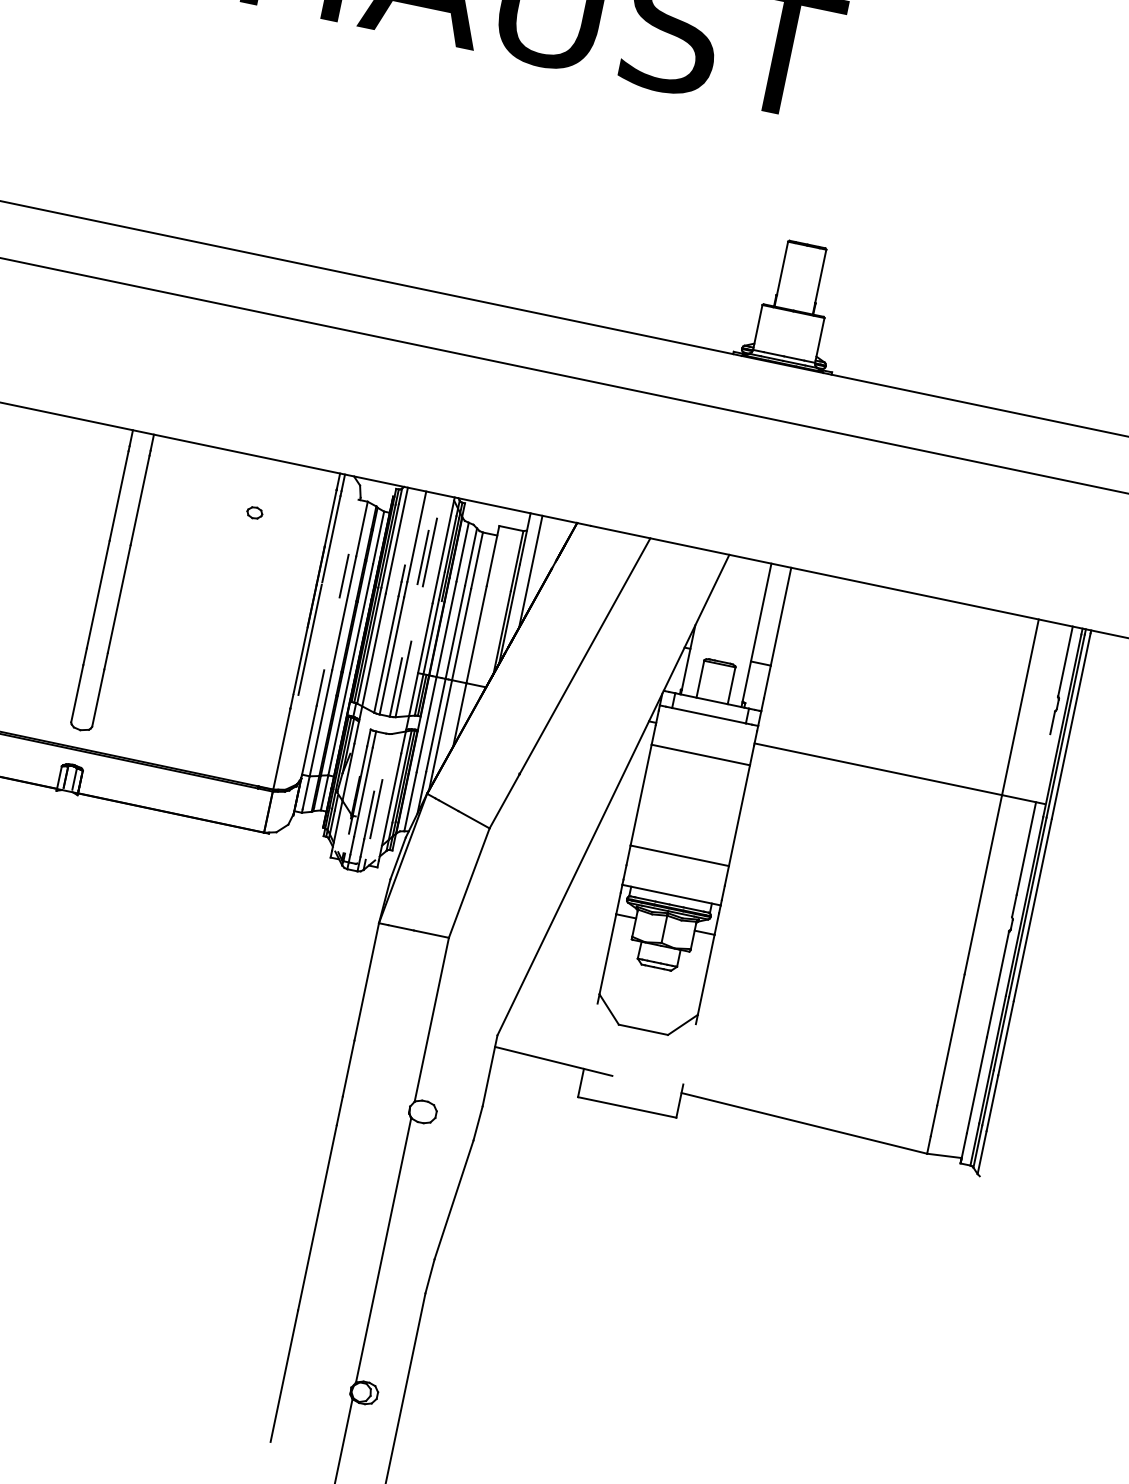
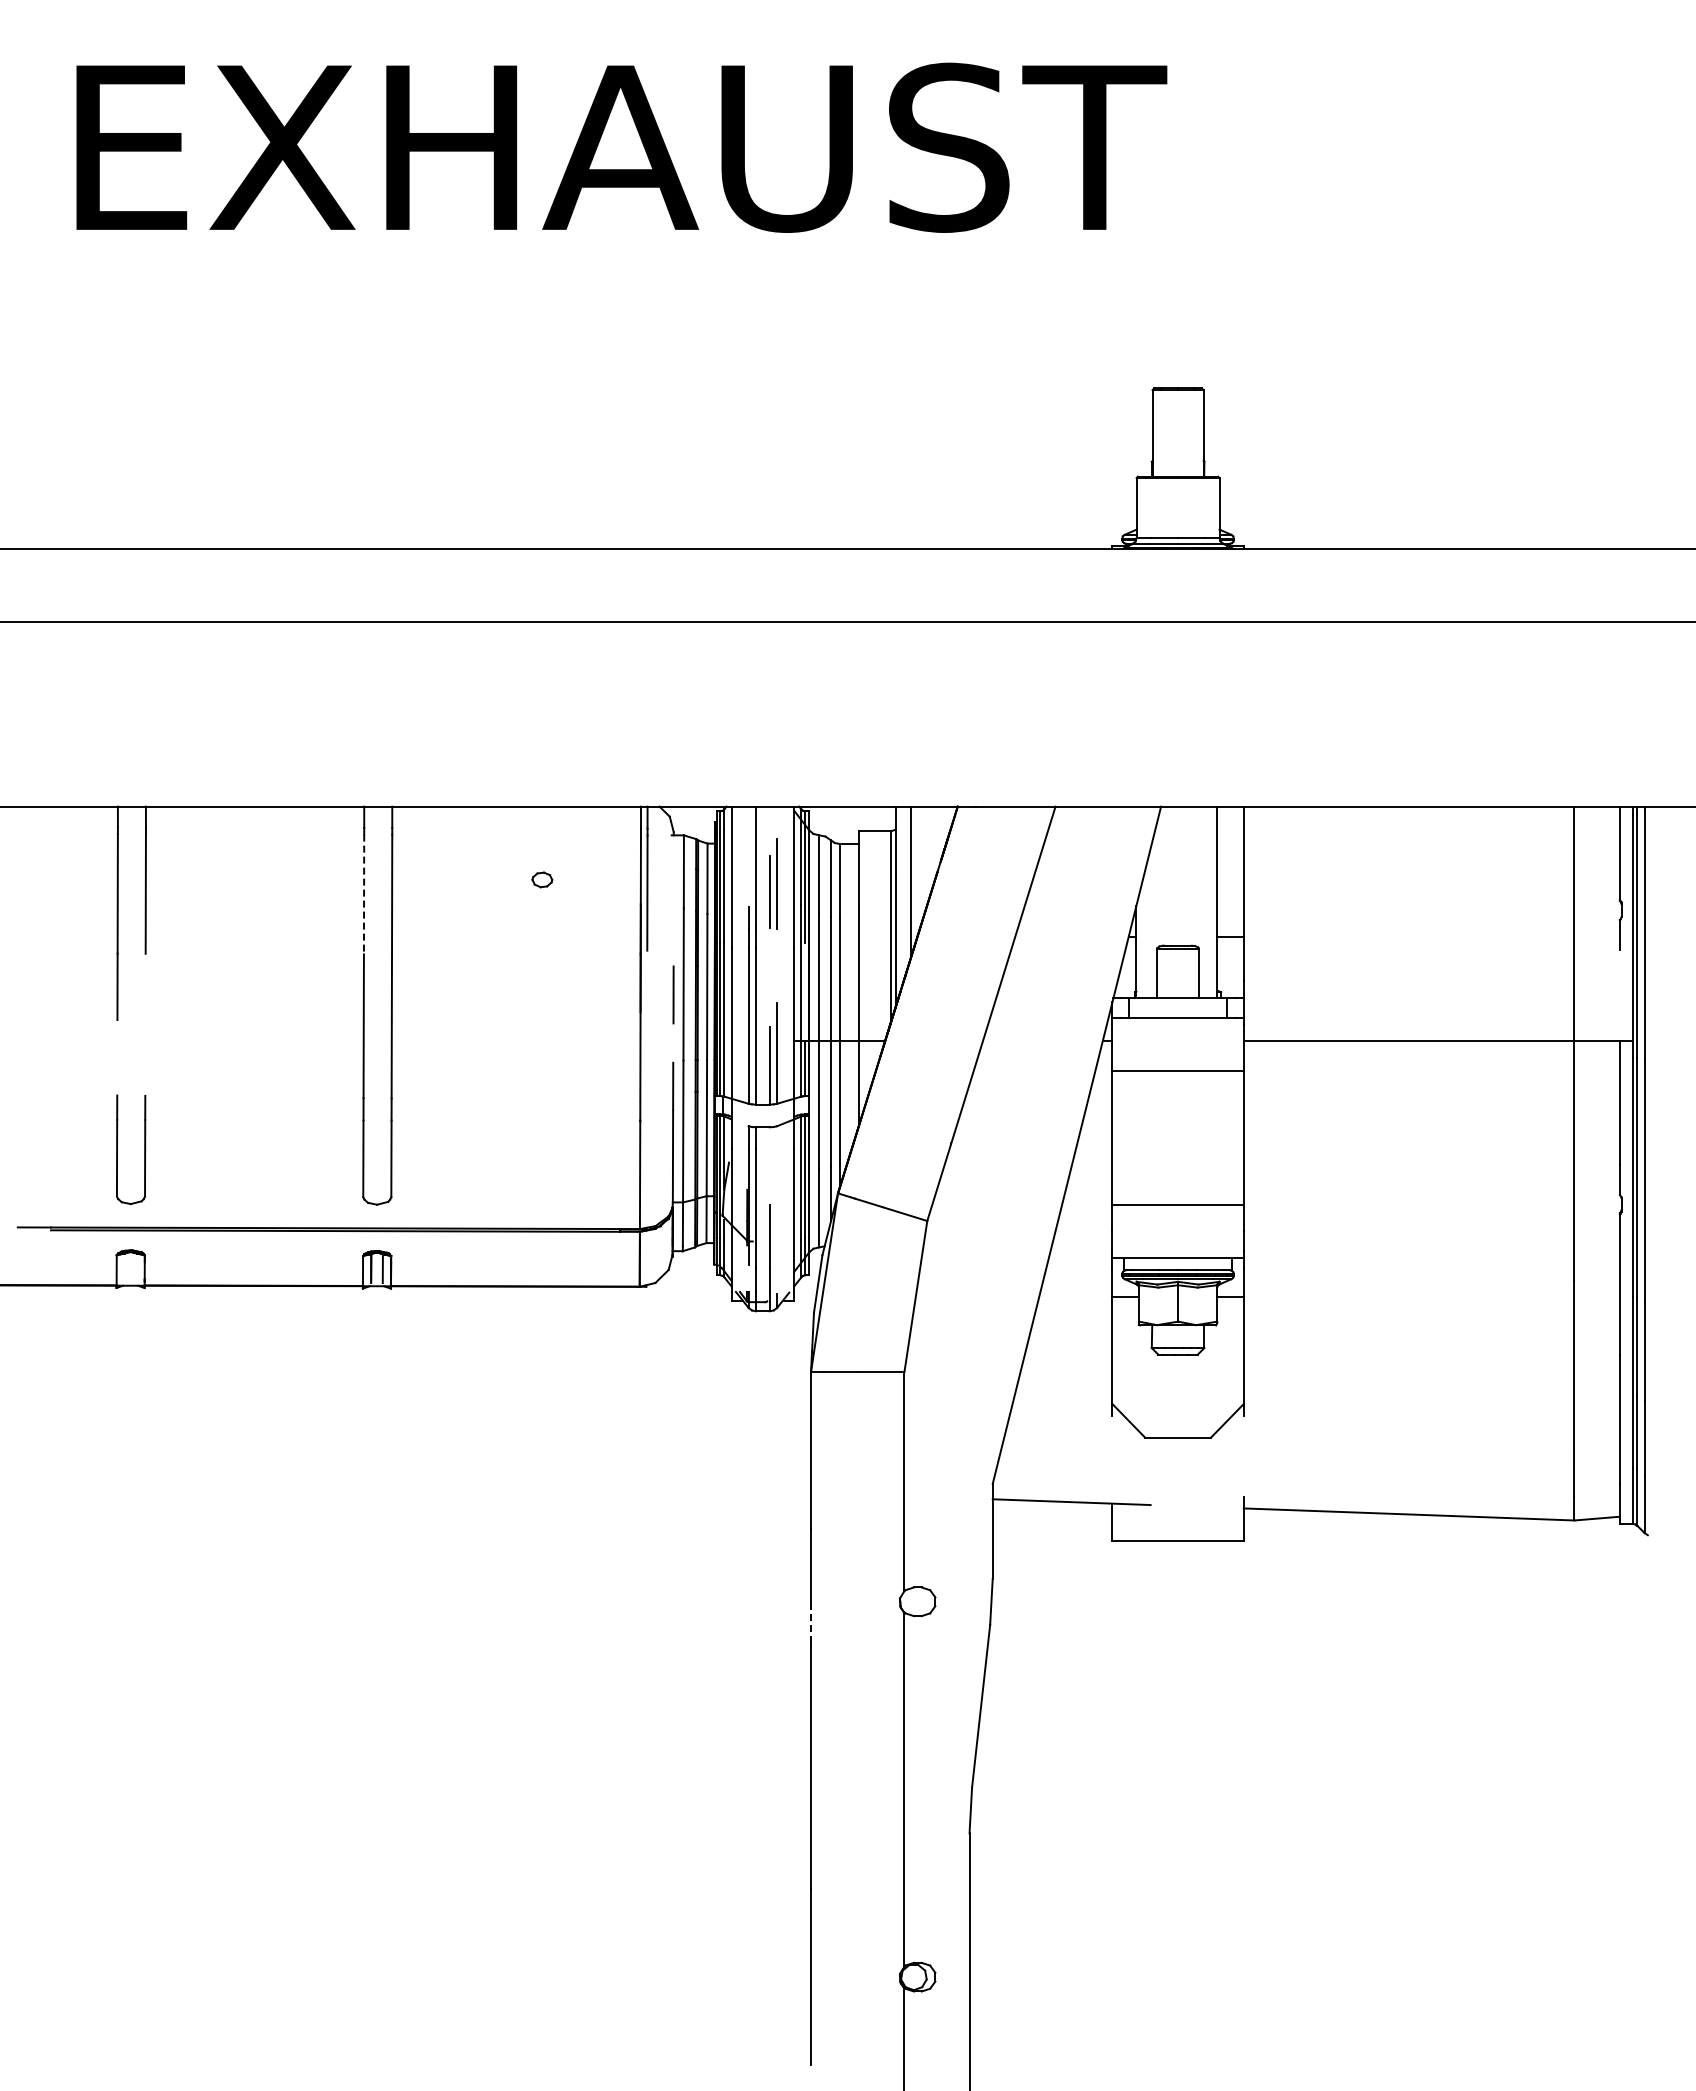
line: (119, 496) -> (364, 894), solid -> dashed
line: (344, 575) -> (673, 994), moved
line: (309, 639) -> (646, 1027), removed
line: (376, 809) -> (777, 1226), removed
line: (340, 1111) -> (811, 1623), solid -> dashed

